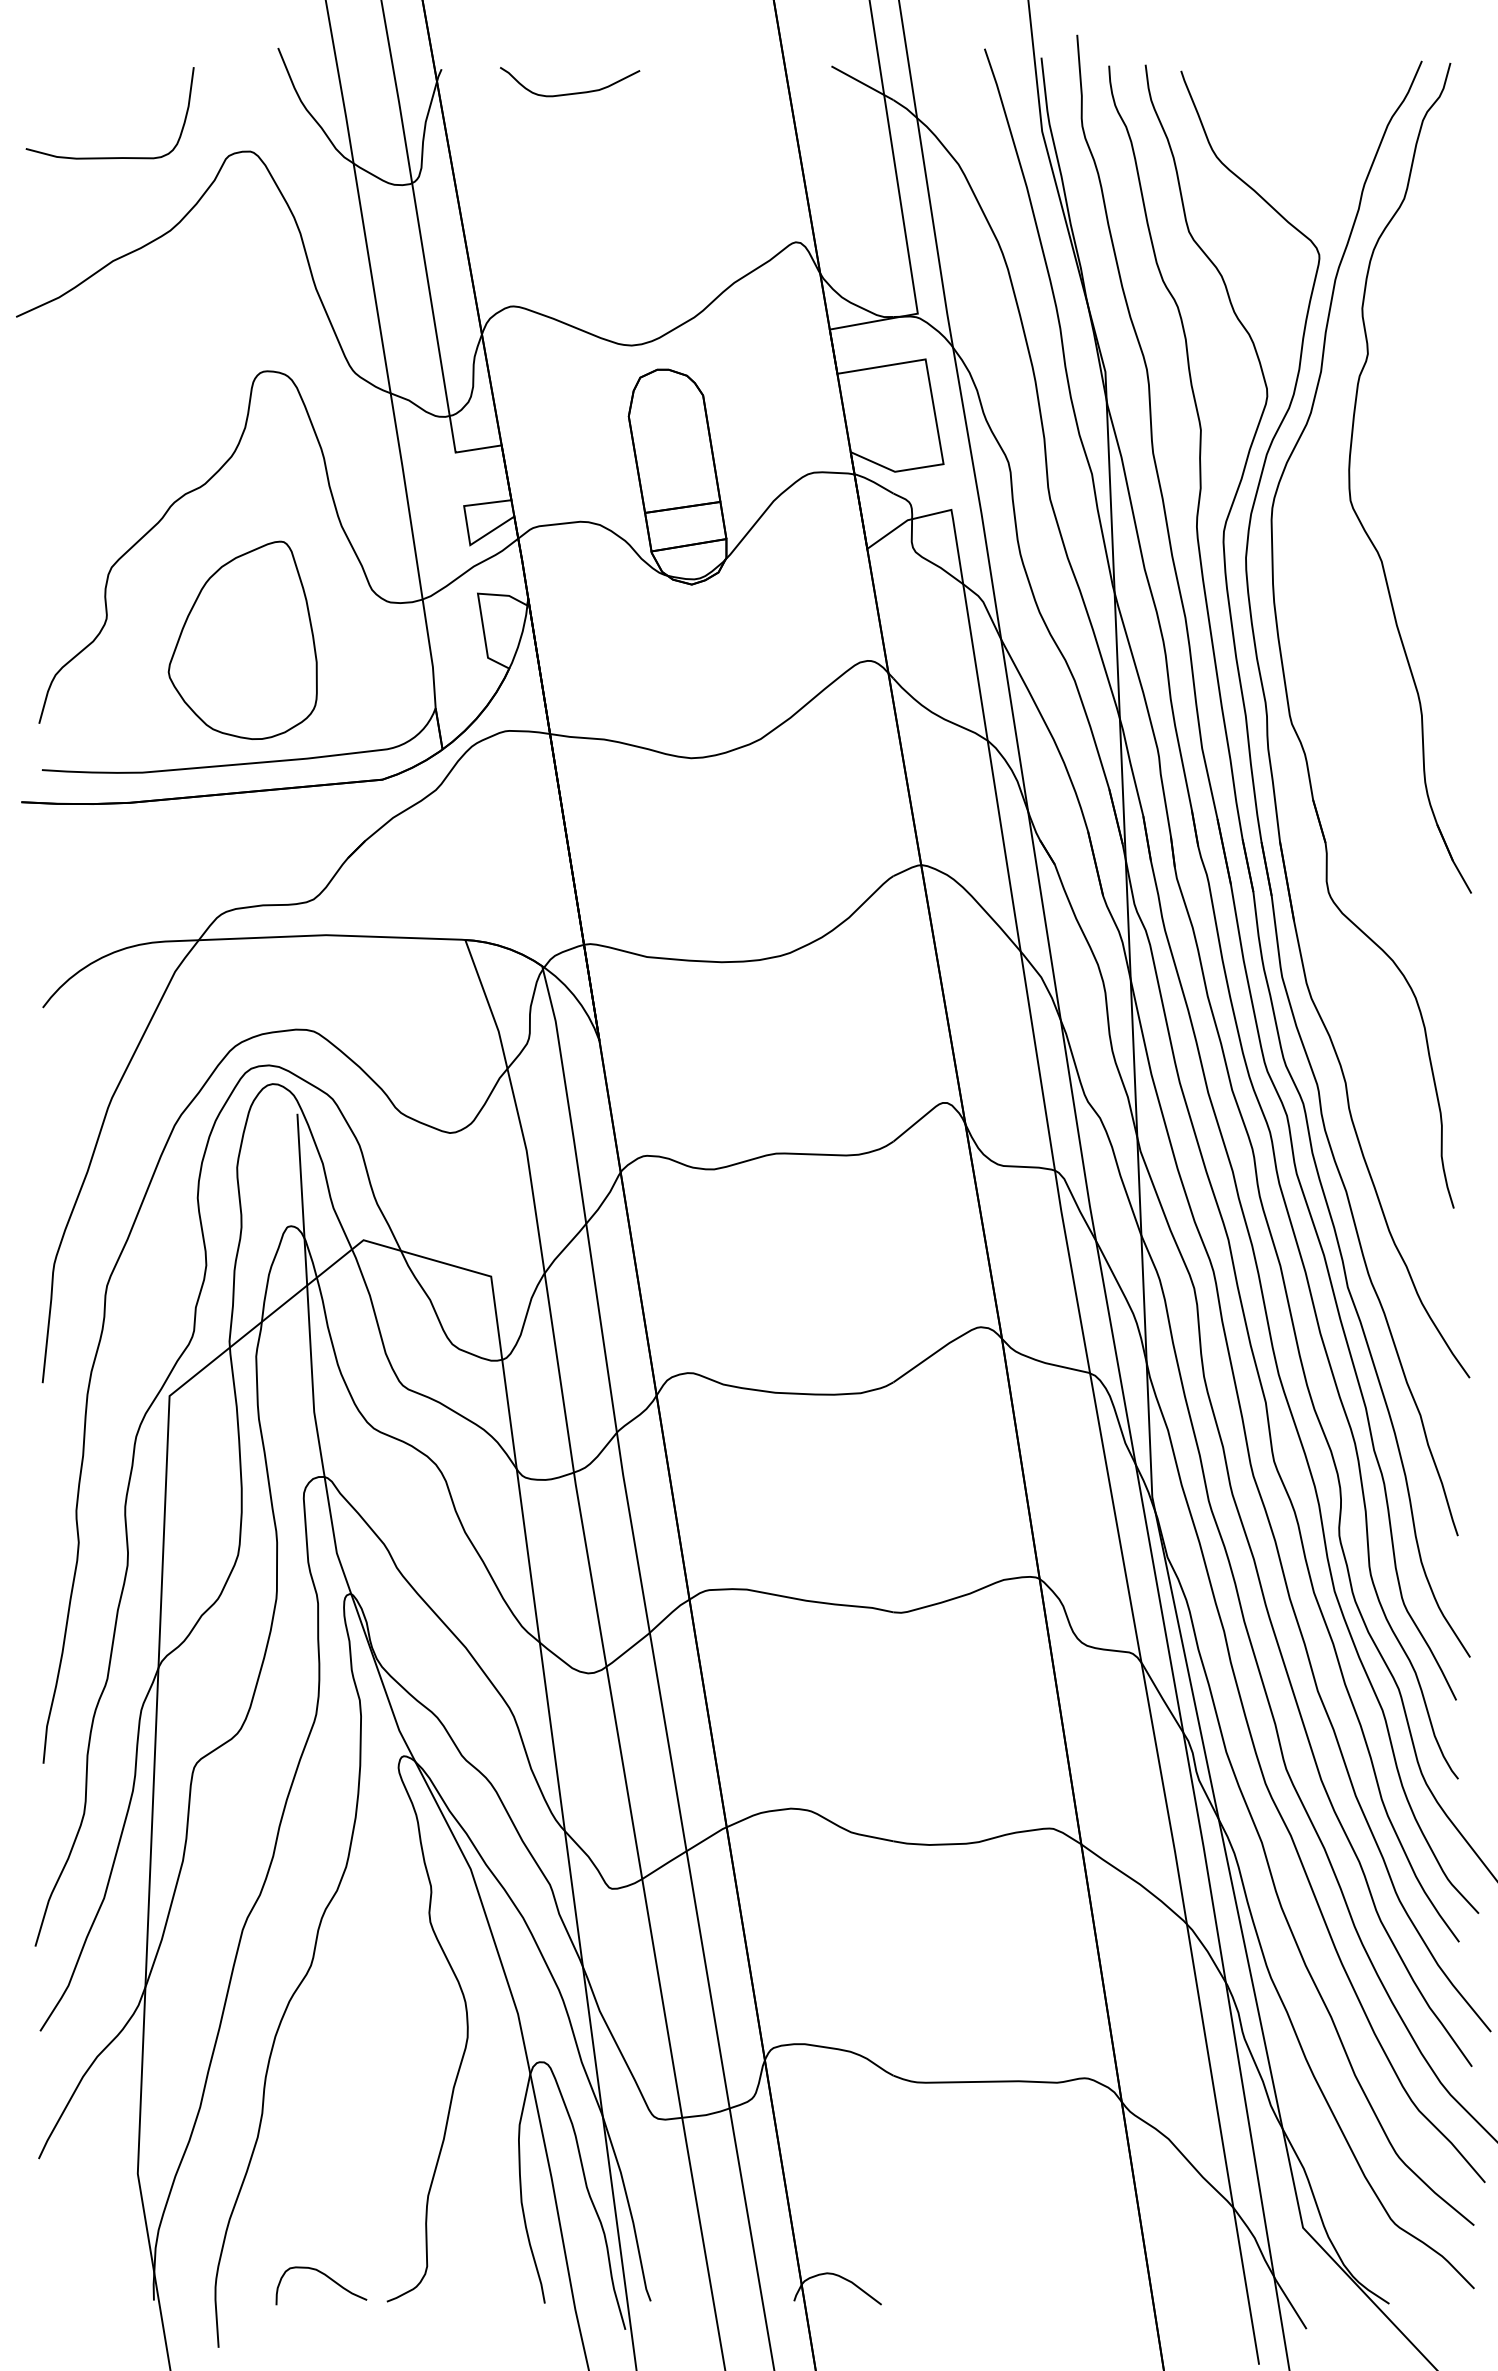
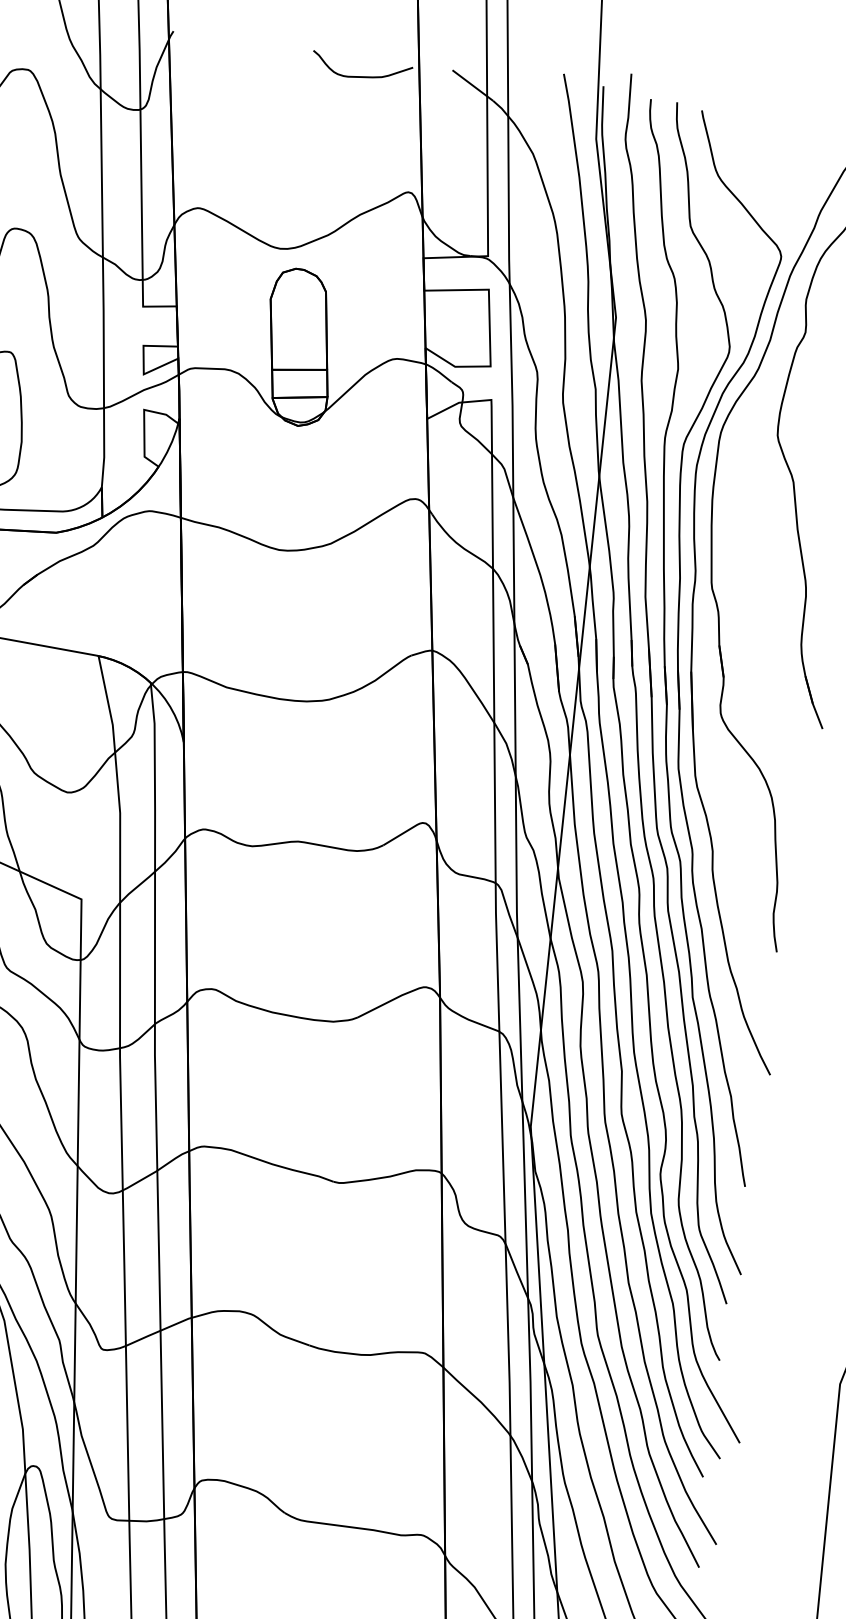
curve: (573, 92) -> (363, 76), moved

